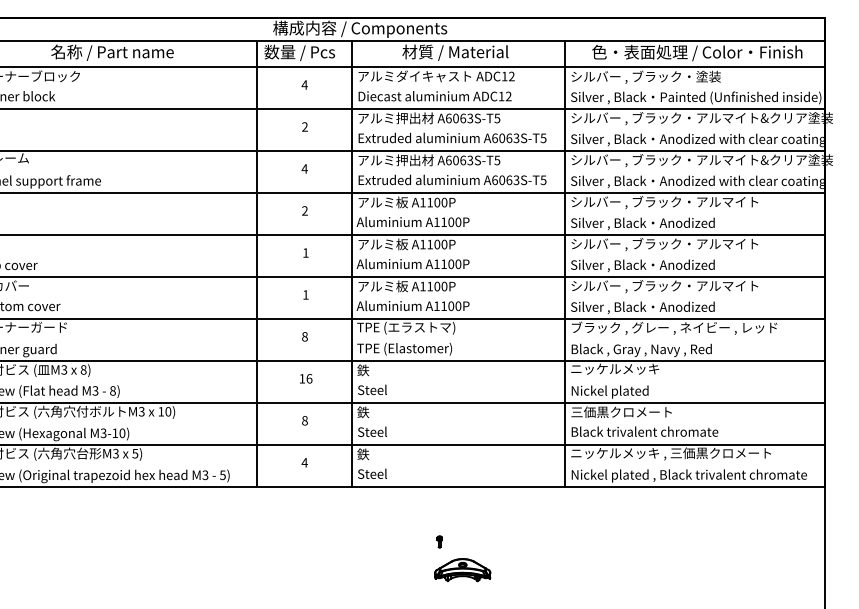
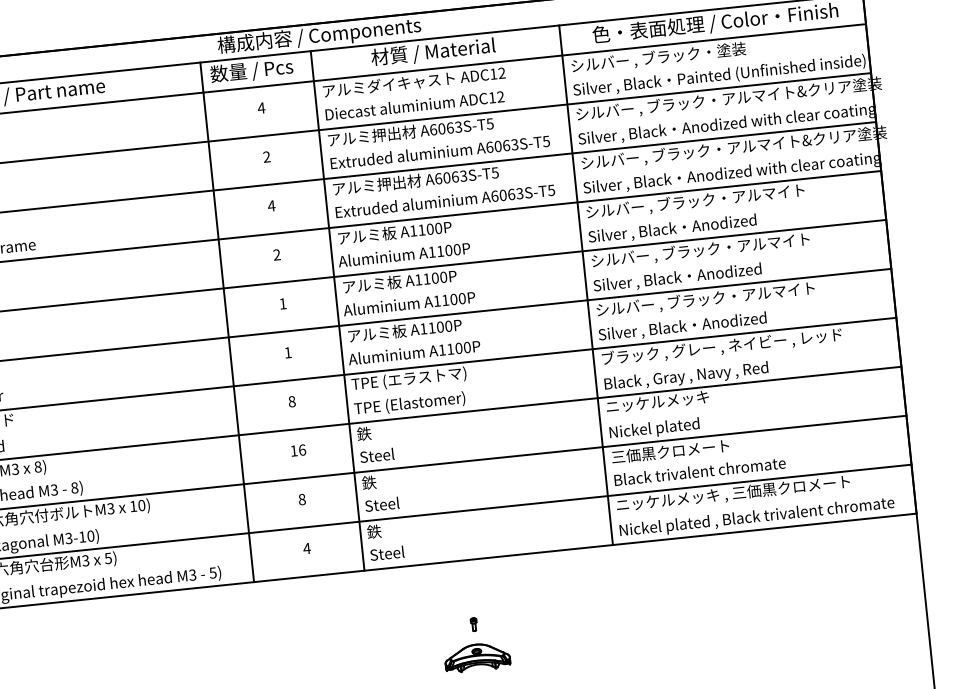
part: (462, 570) -> (477, 657), moved

